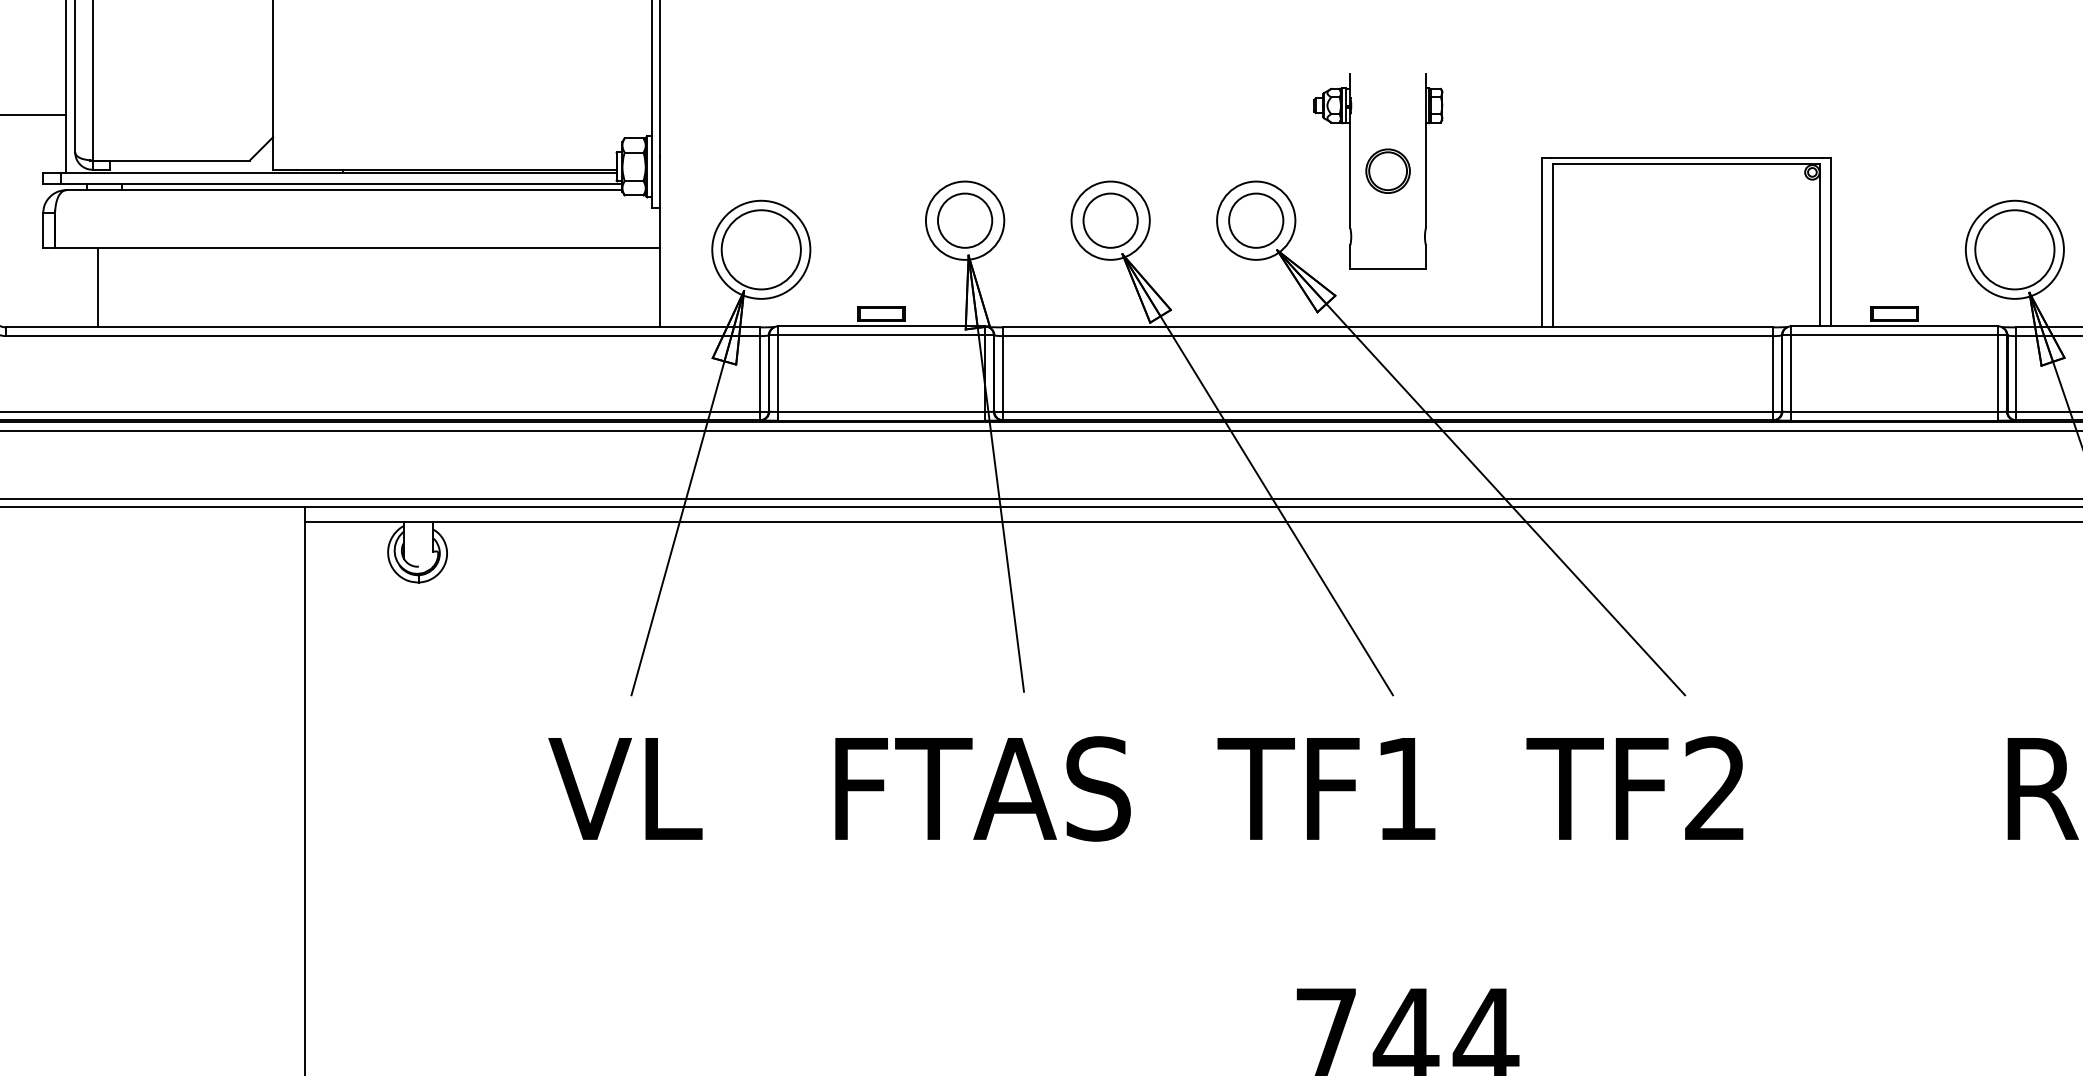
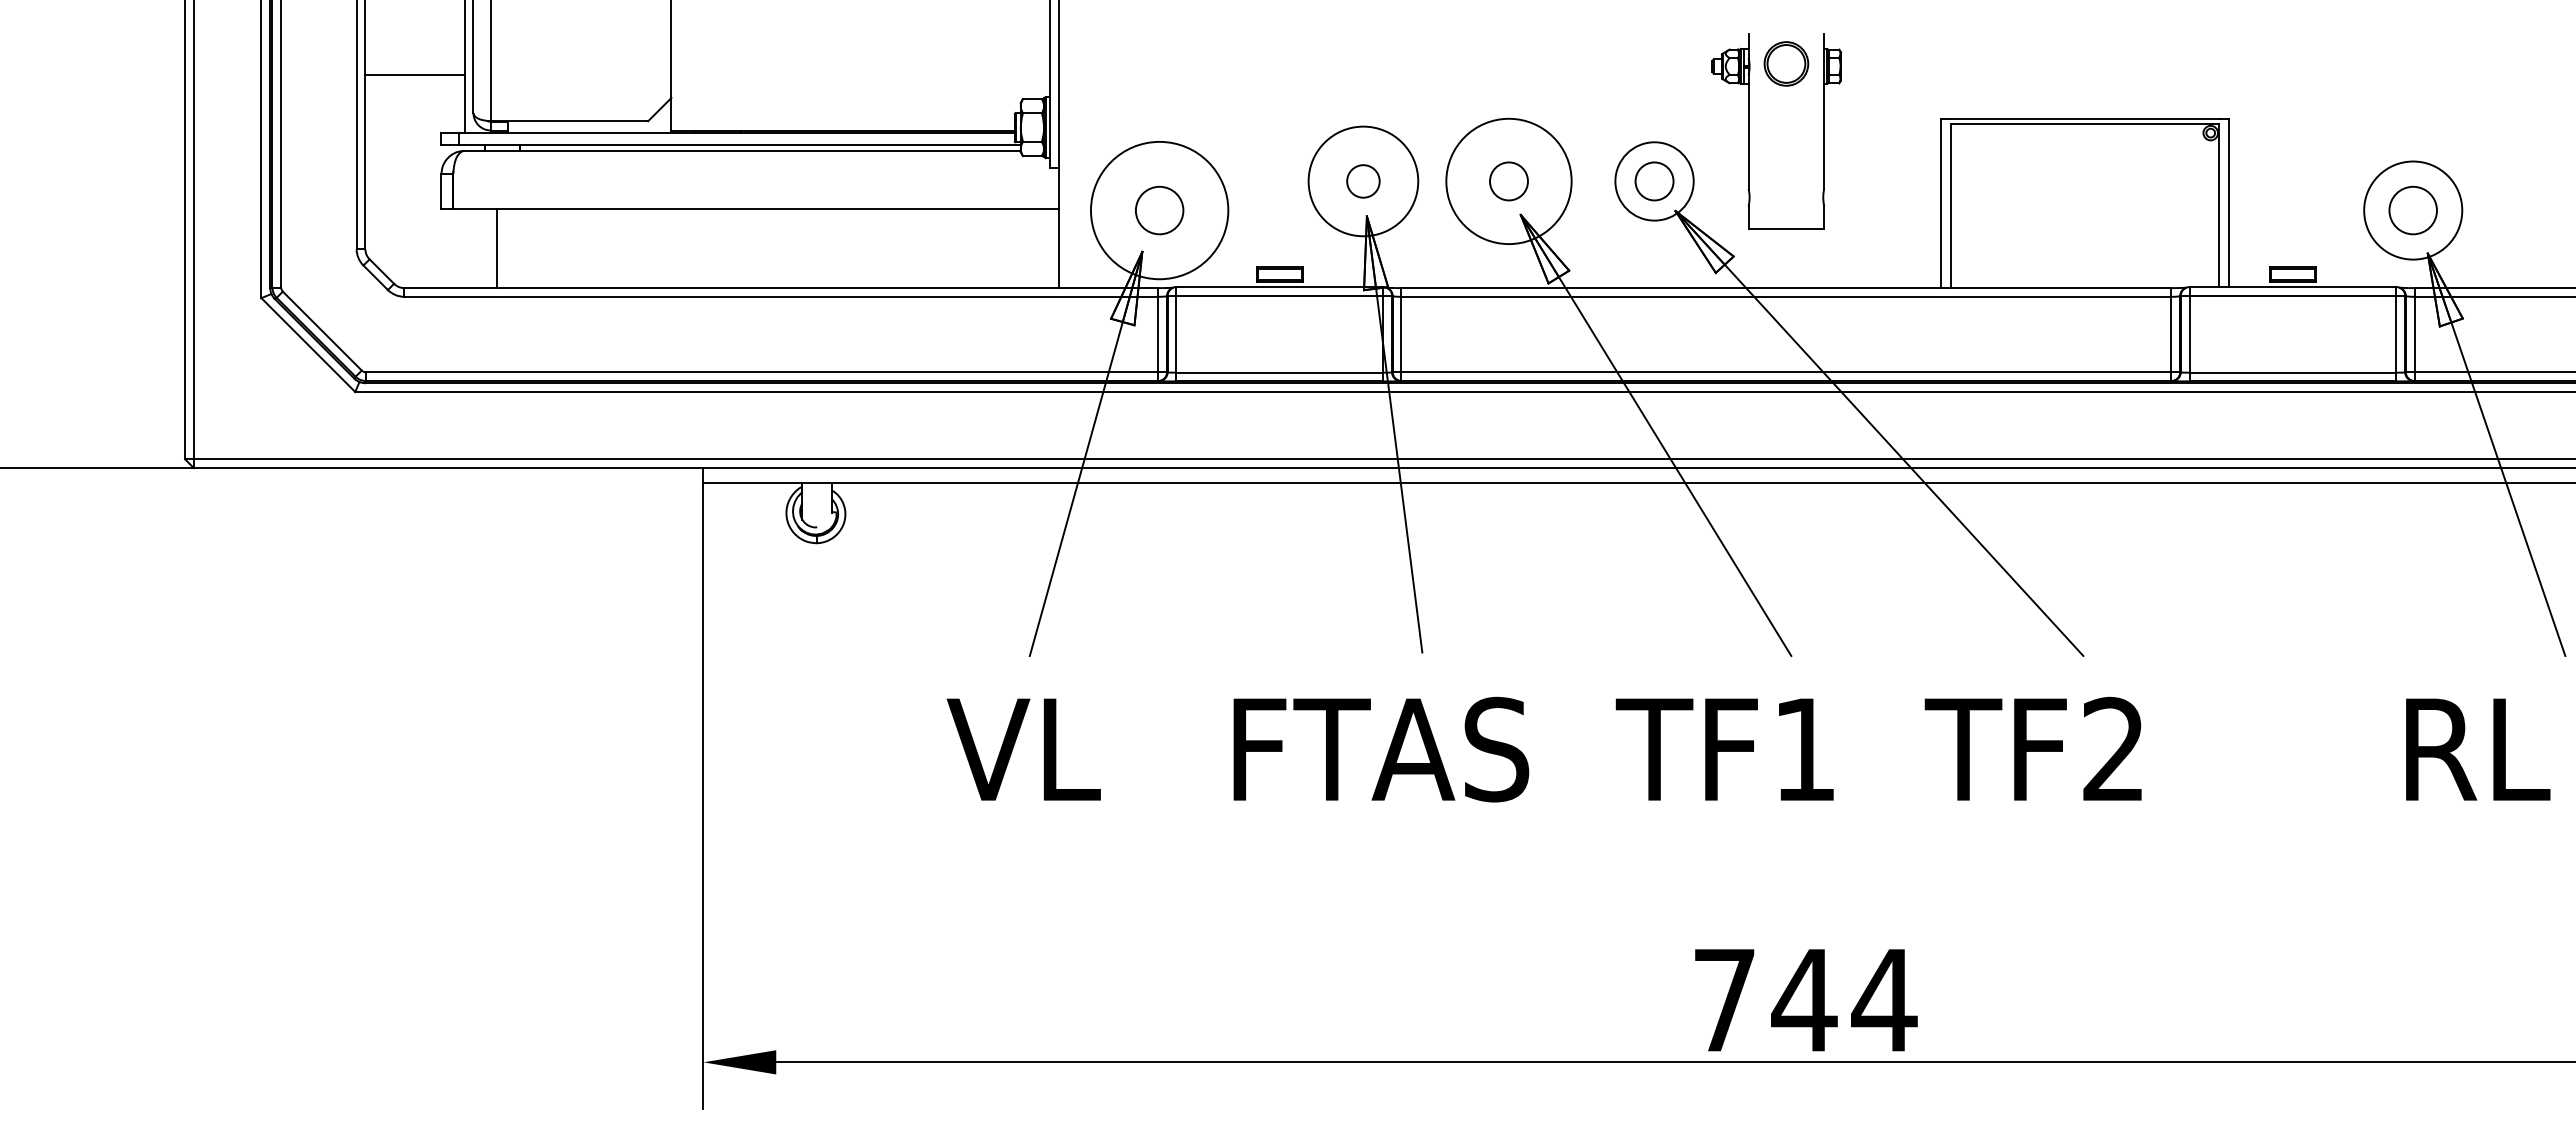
part: (1388, 170) -> (1786, 63), moved
circle: (965, 220) -> (1363, 181), size x0.6
circle: (965, 220) -> (1363, 181), size x1.4
circle: (1110, 220) -> (1508, 181), size x0.7
circle: (1110, 220) -> (1508, 181), size x1.6
circle: (1256, 220) -> (1654, 181), size x0.7
circle: (761, 249) -> (1159, 210), size x0.6
circle: (761, 249) -> (1159, 210), size x1.4
circle: (2014, 249) -> (2412, 210), size x0.6

